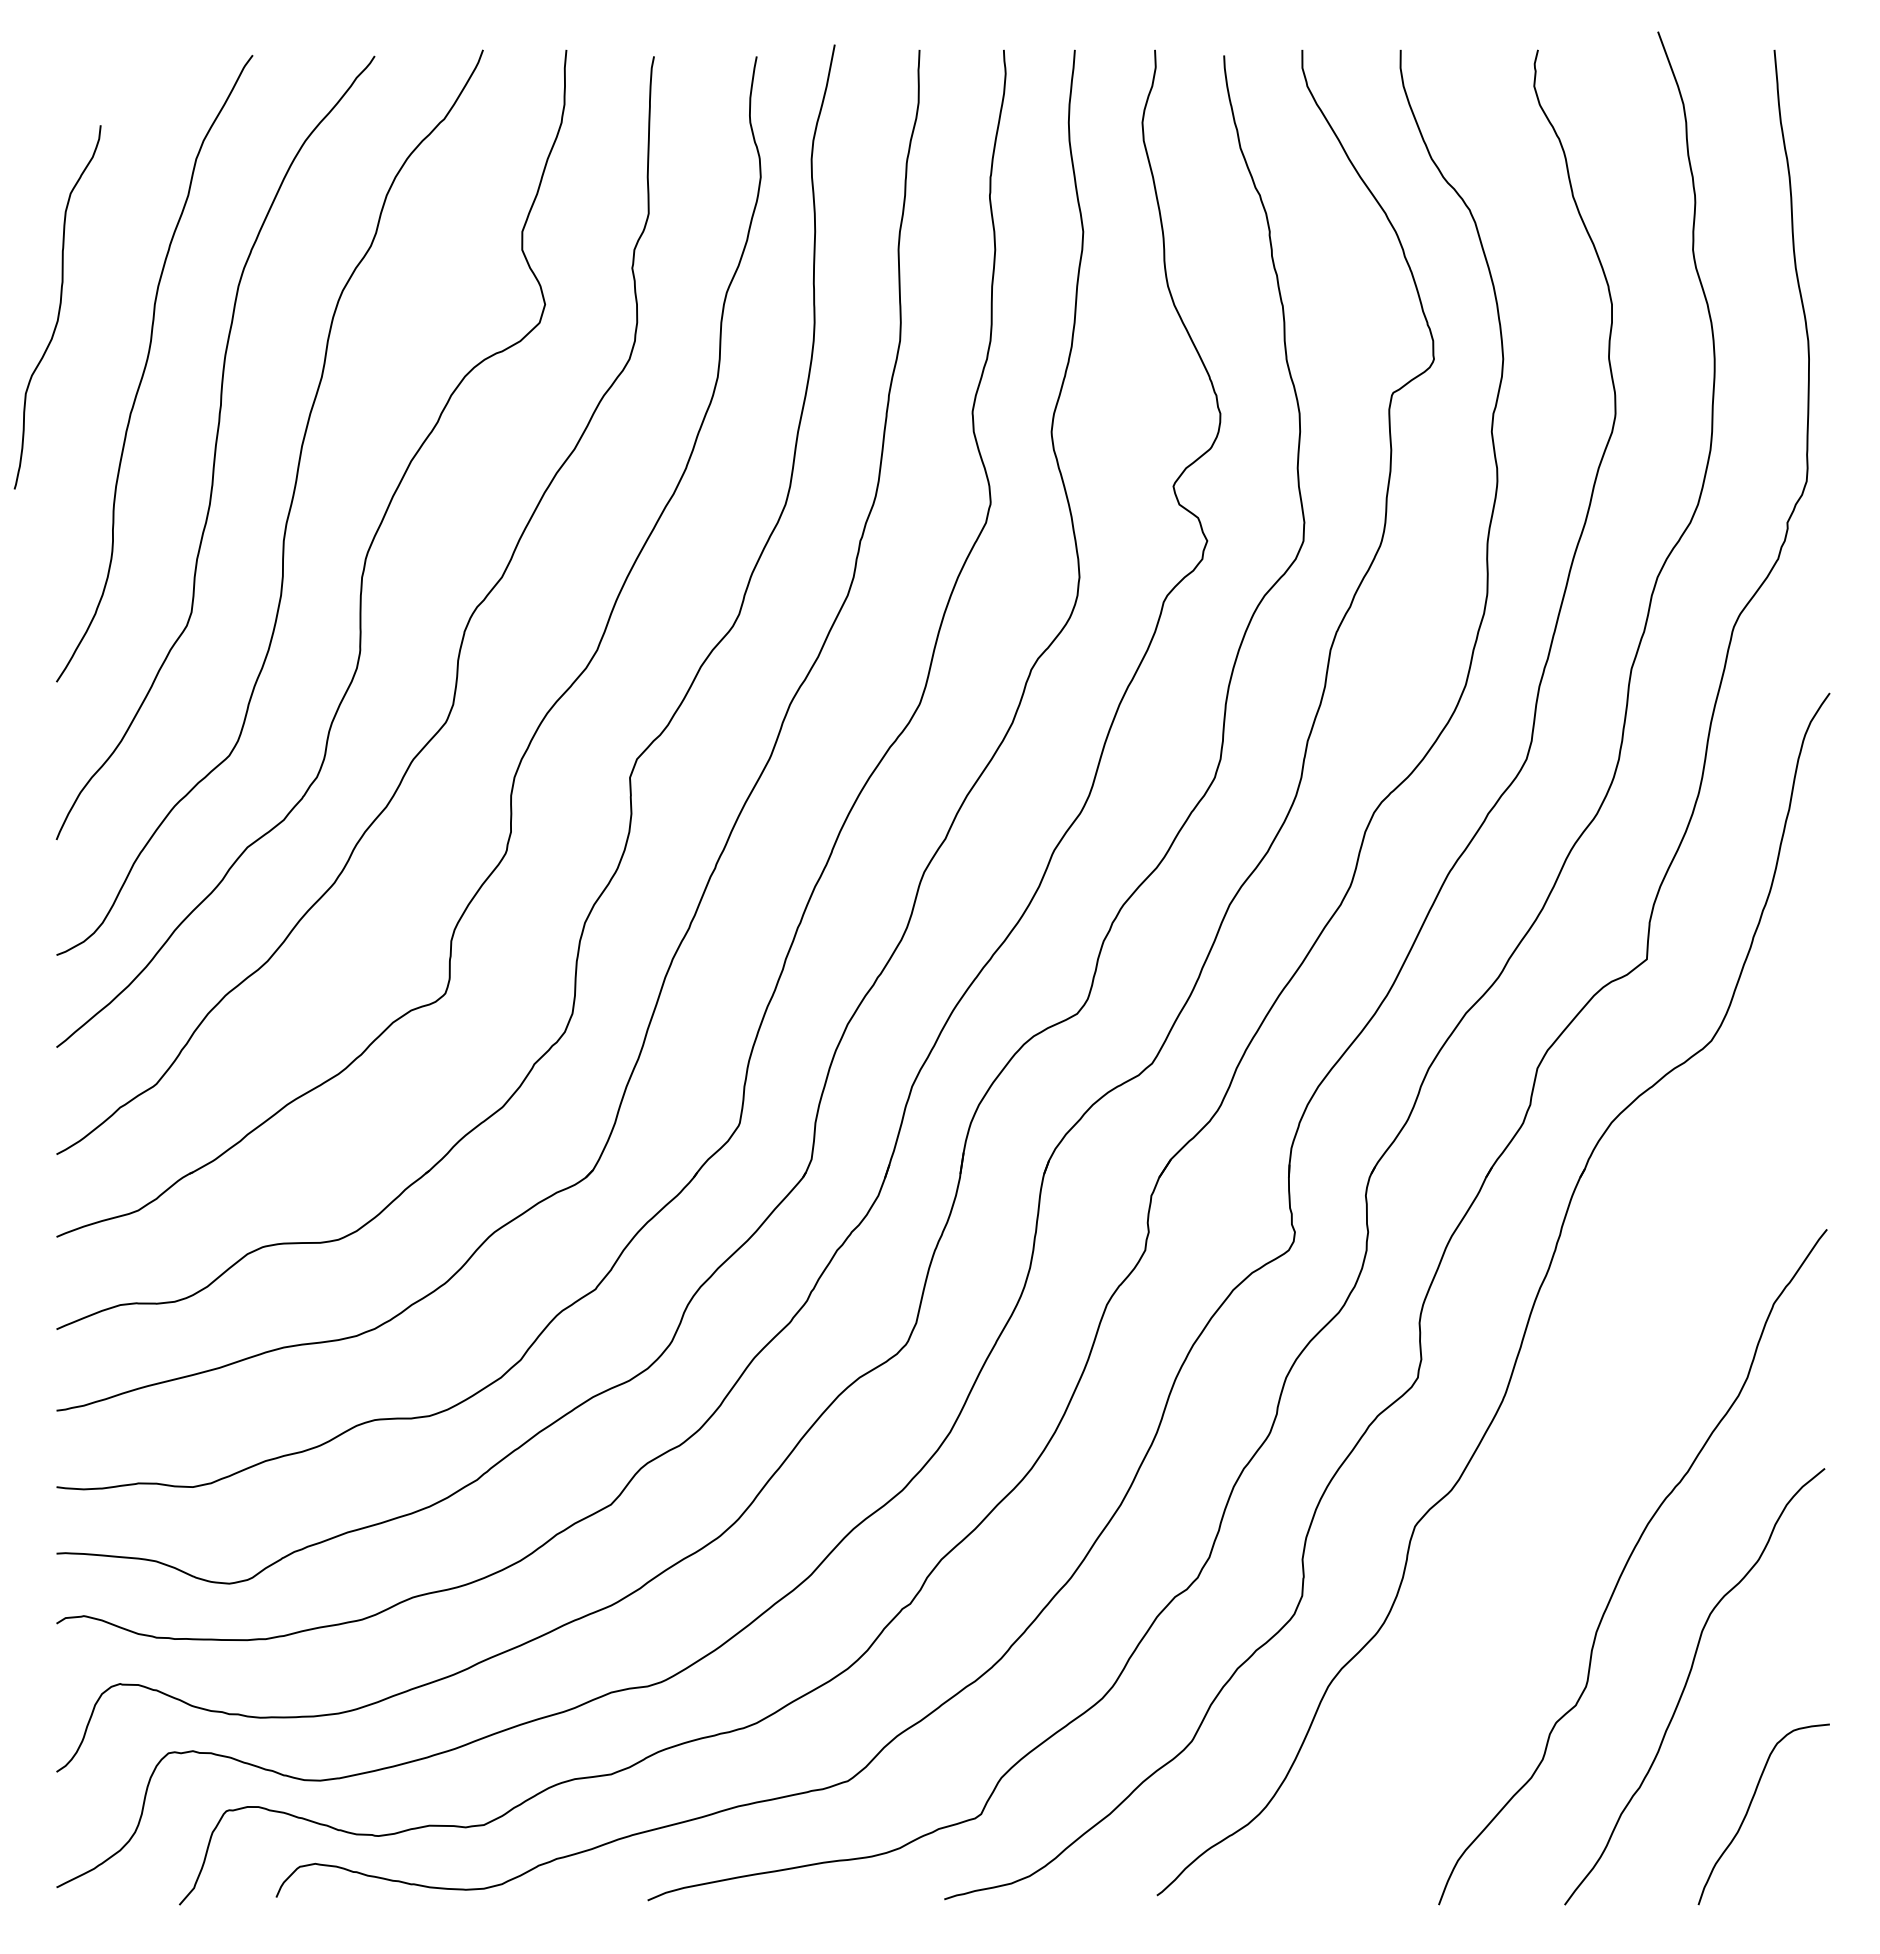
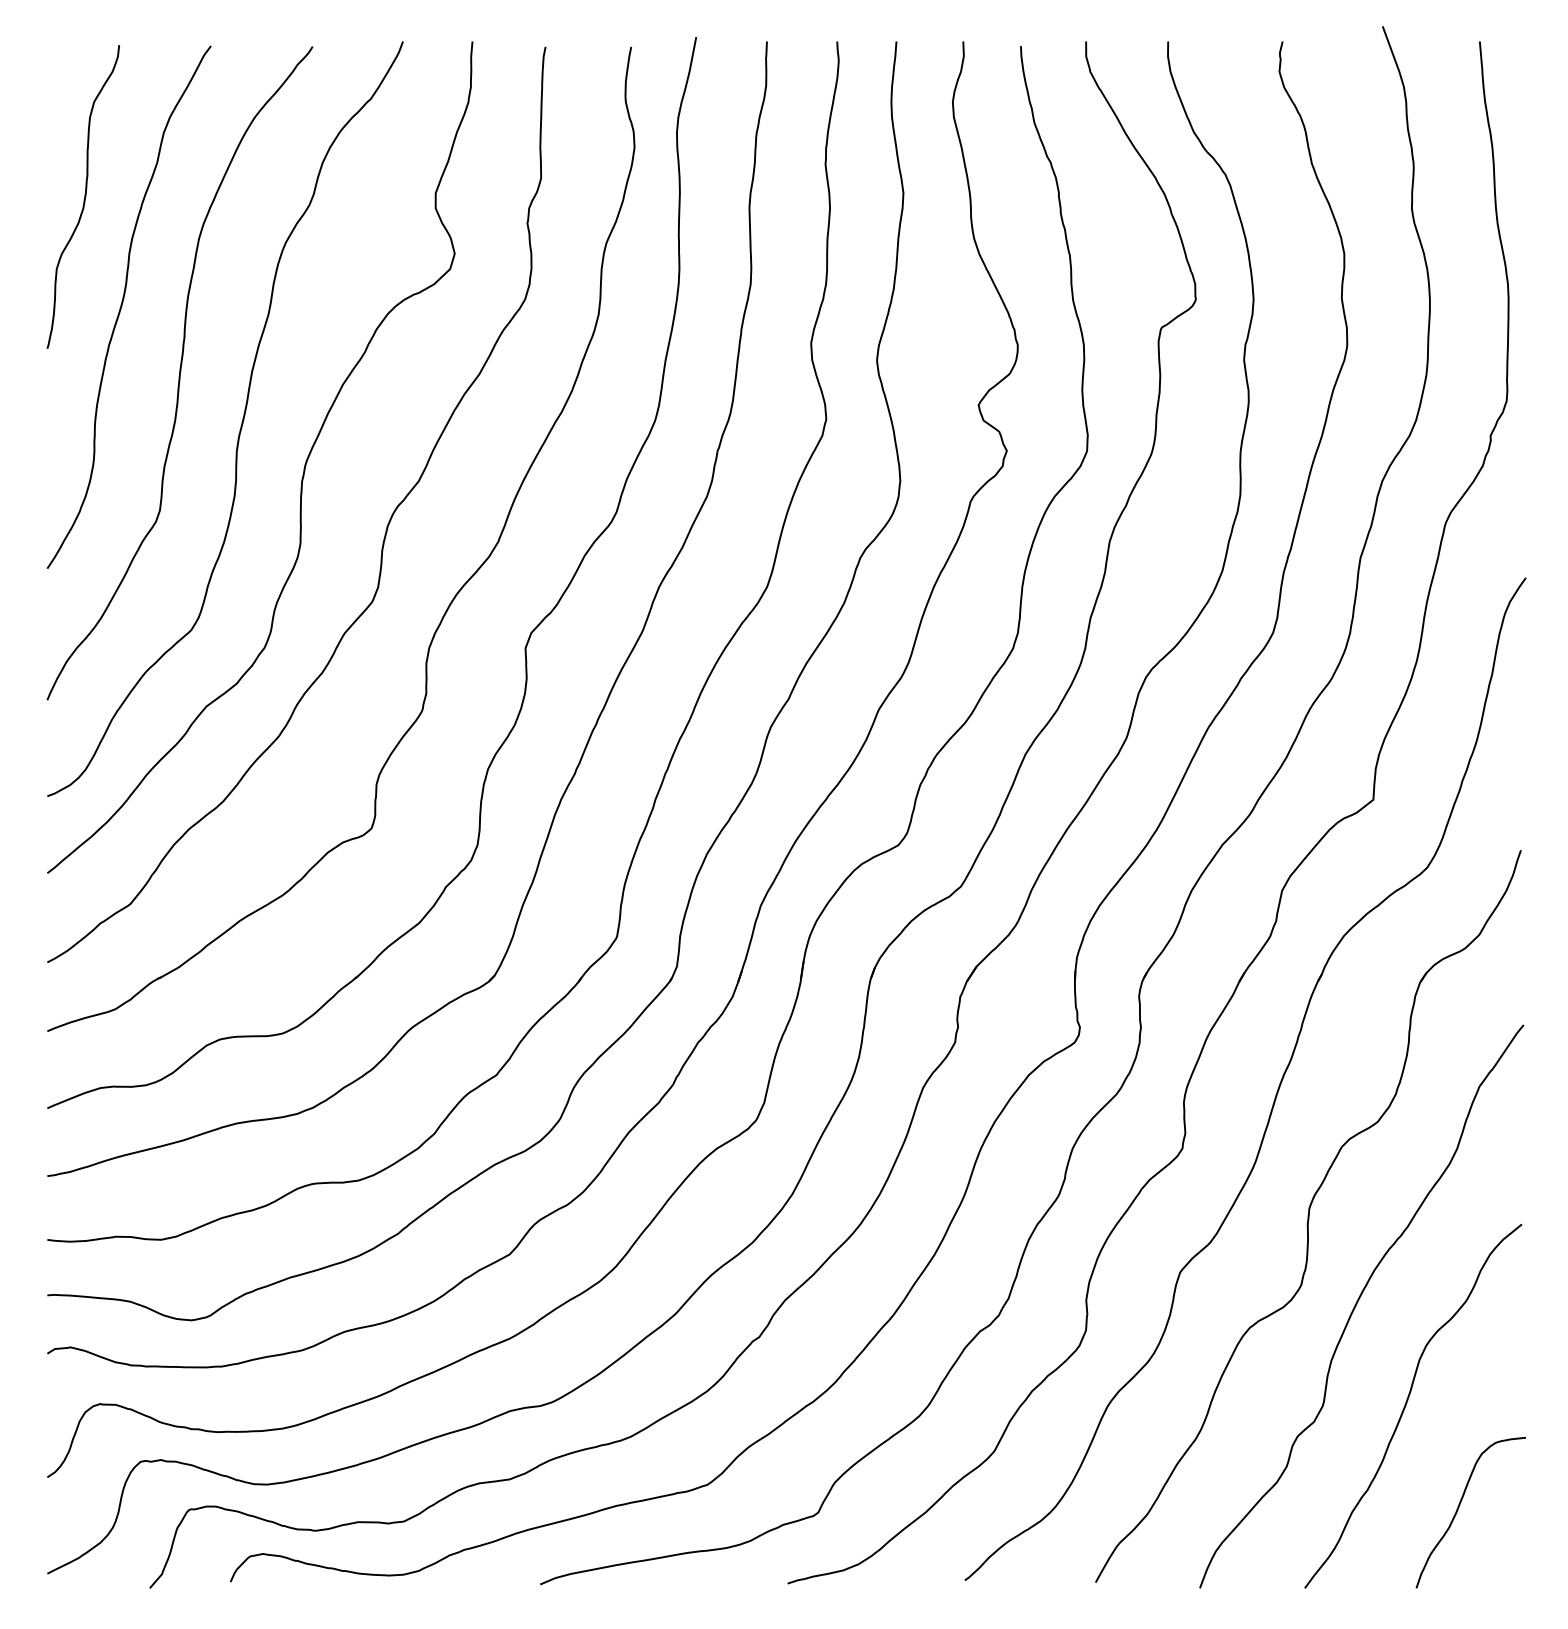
curve: (58, 308) -> (84, 197), moved
part: (1568, 1458) -> (1308, 1215), added

